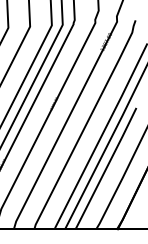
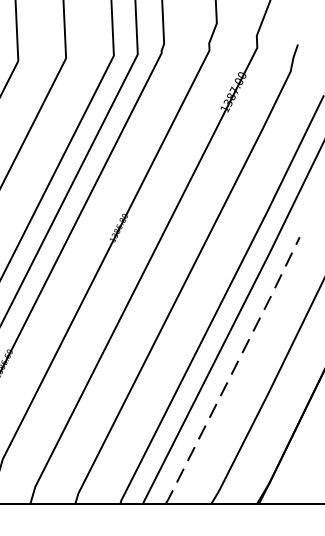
line: (106, 168) -> (233, 370), solid -> dashed

